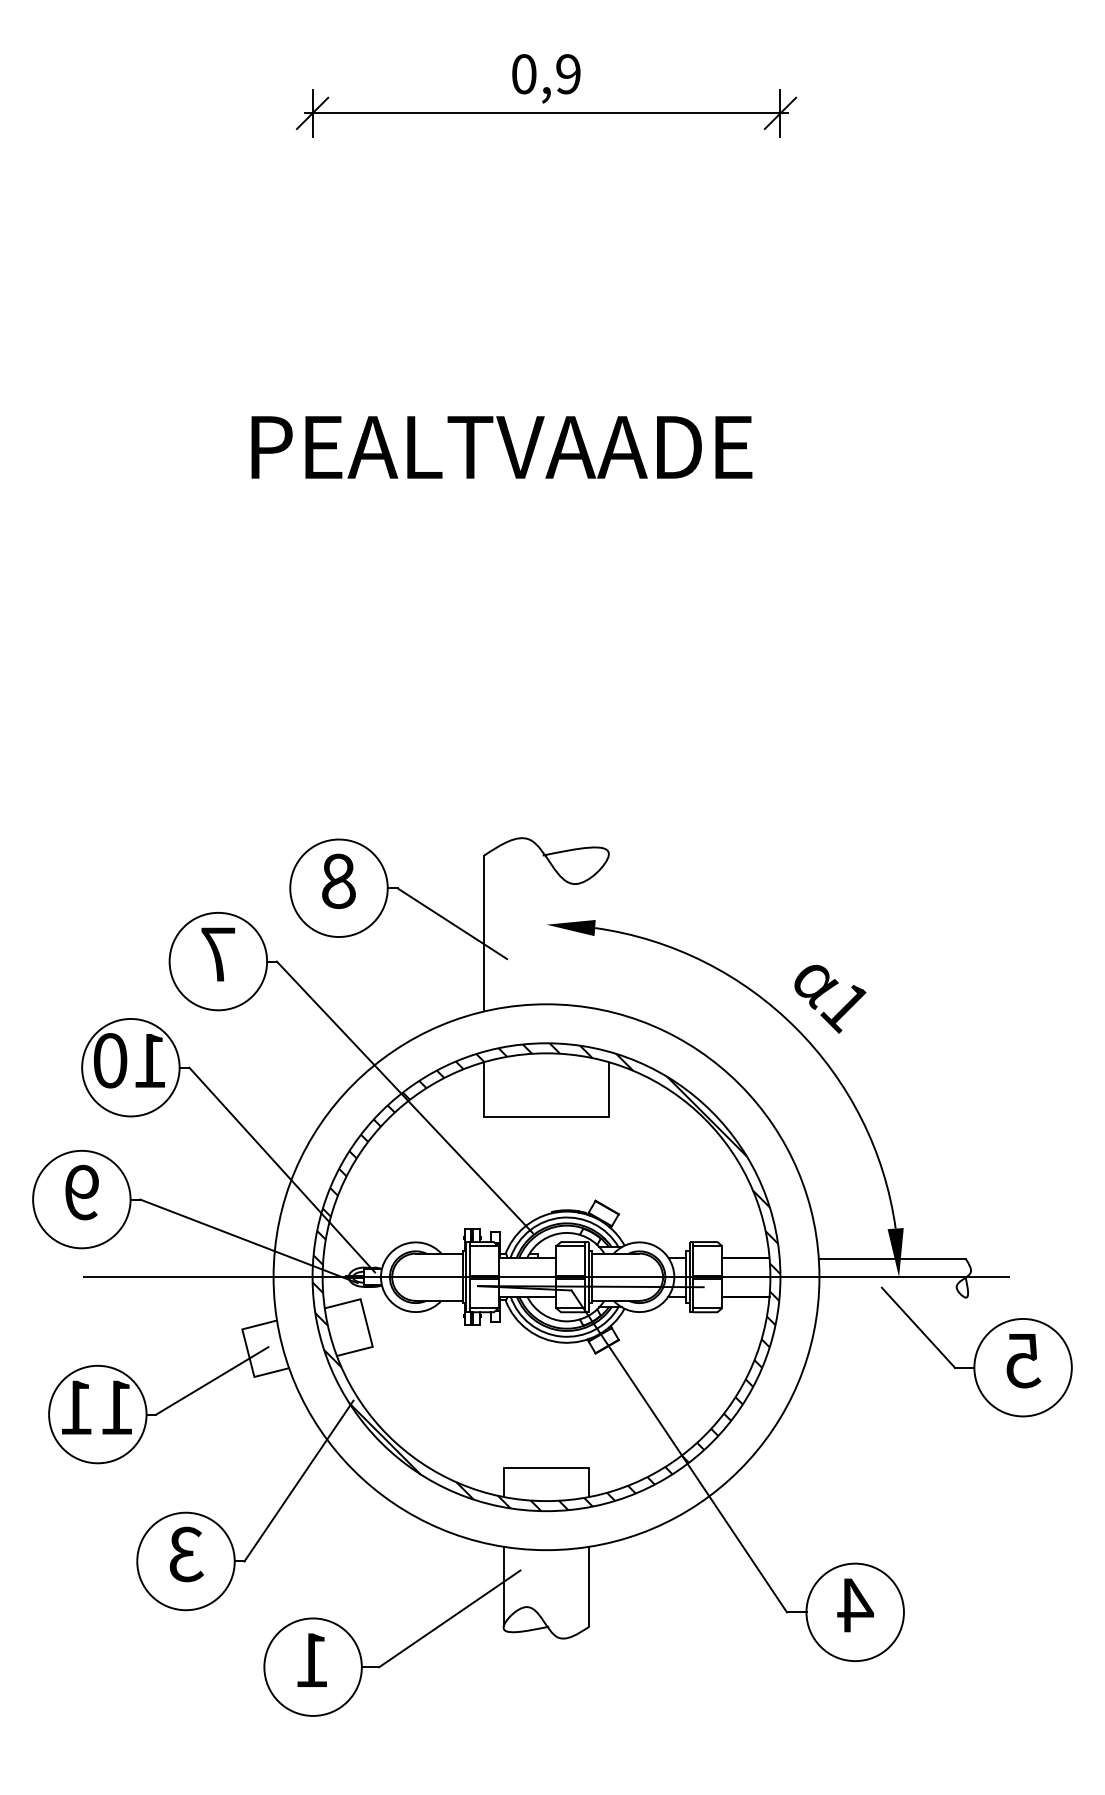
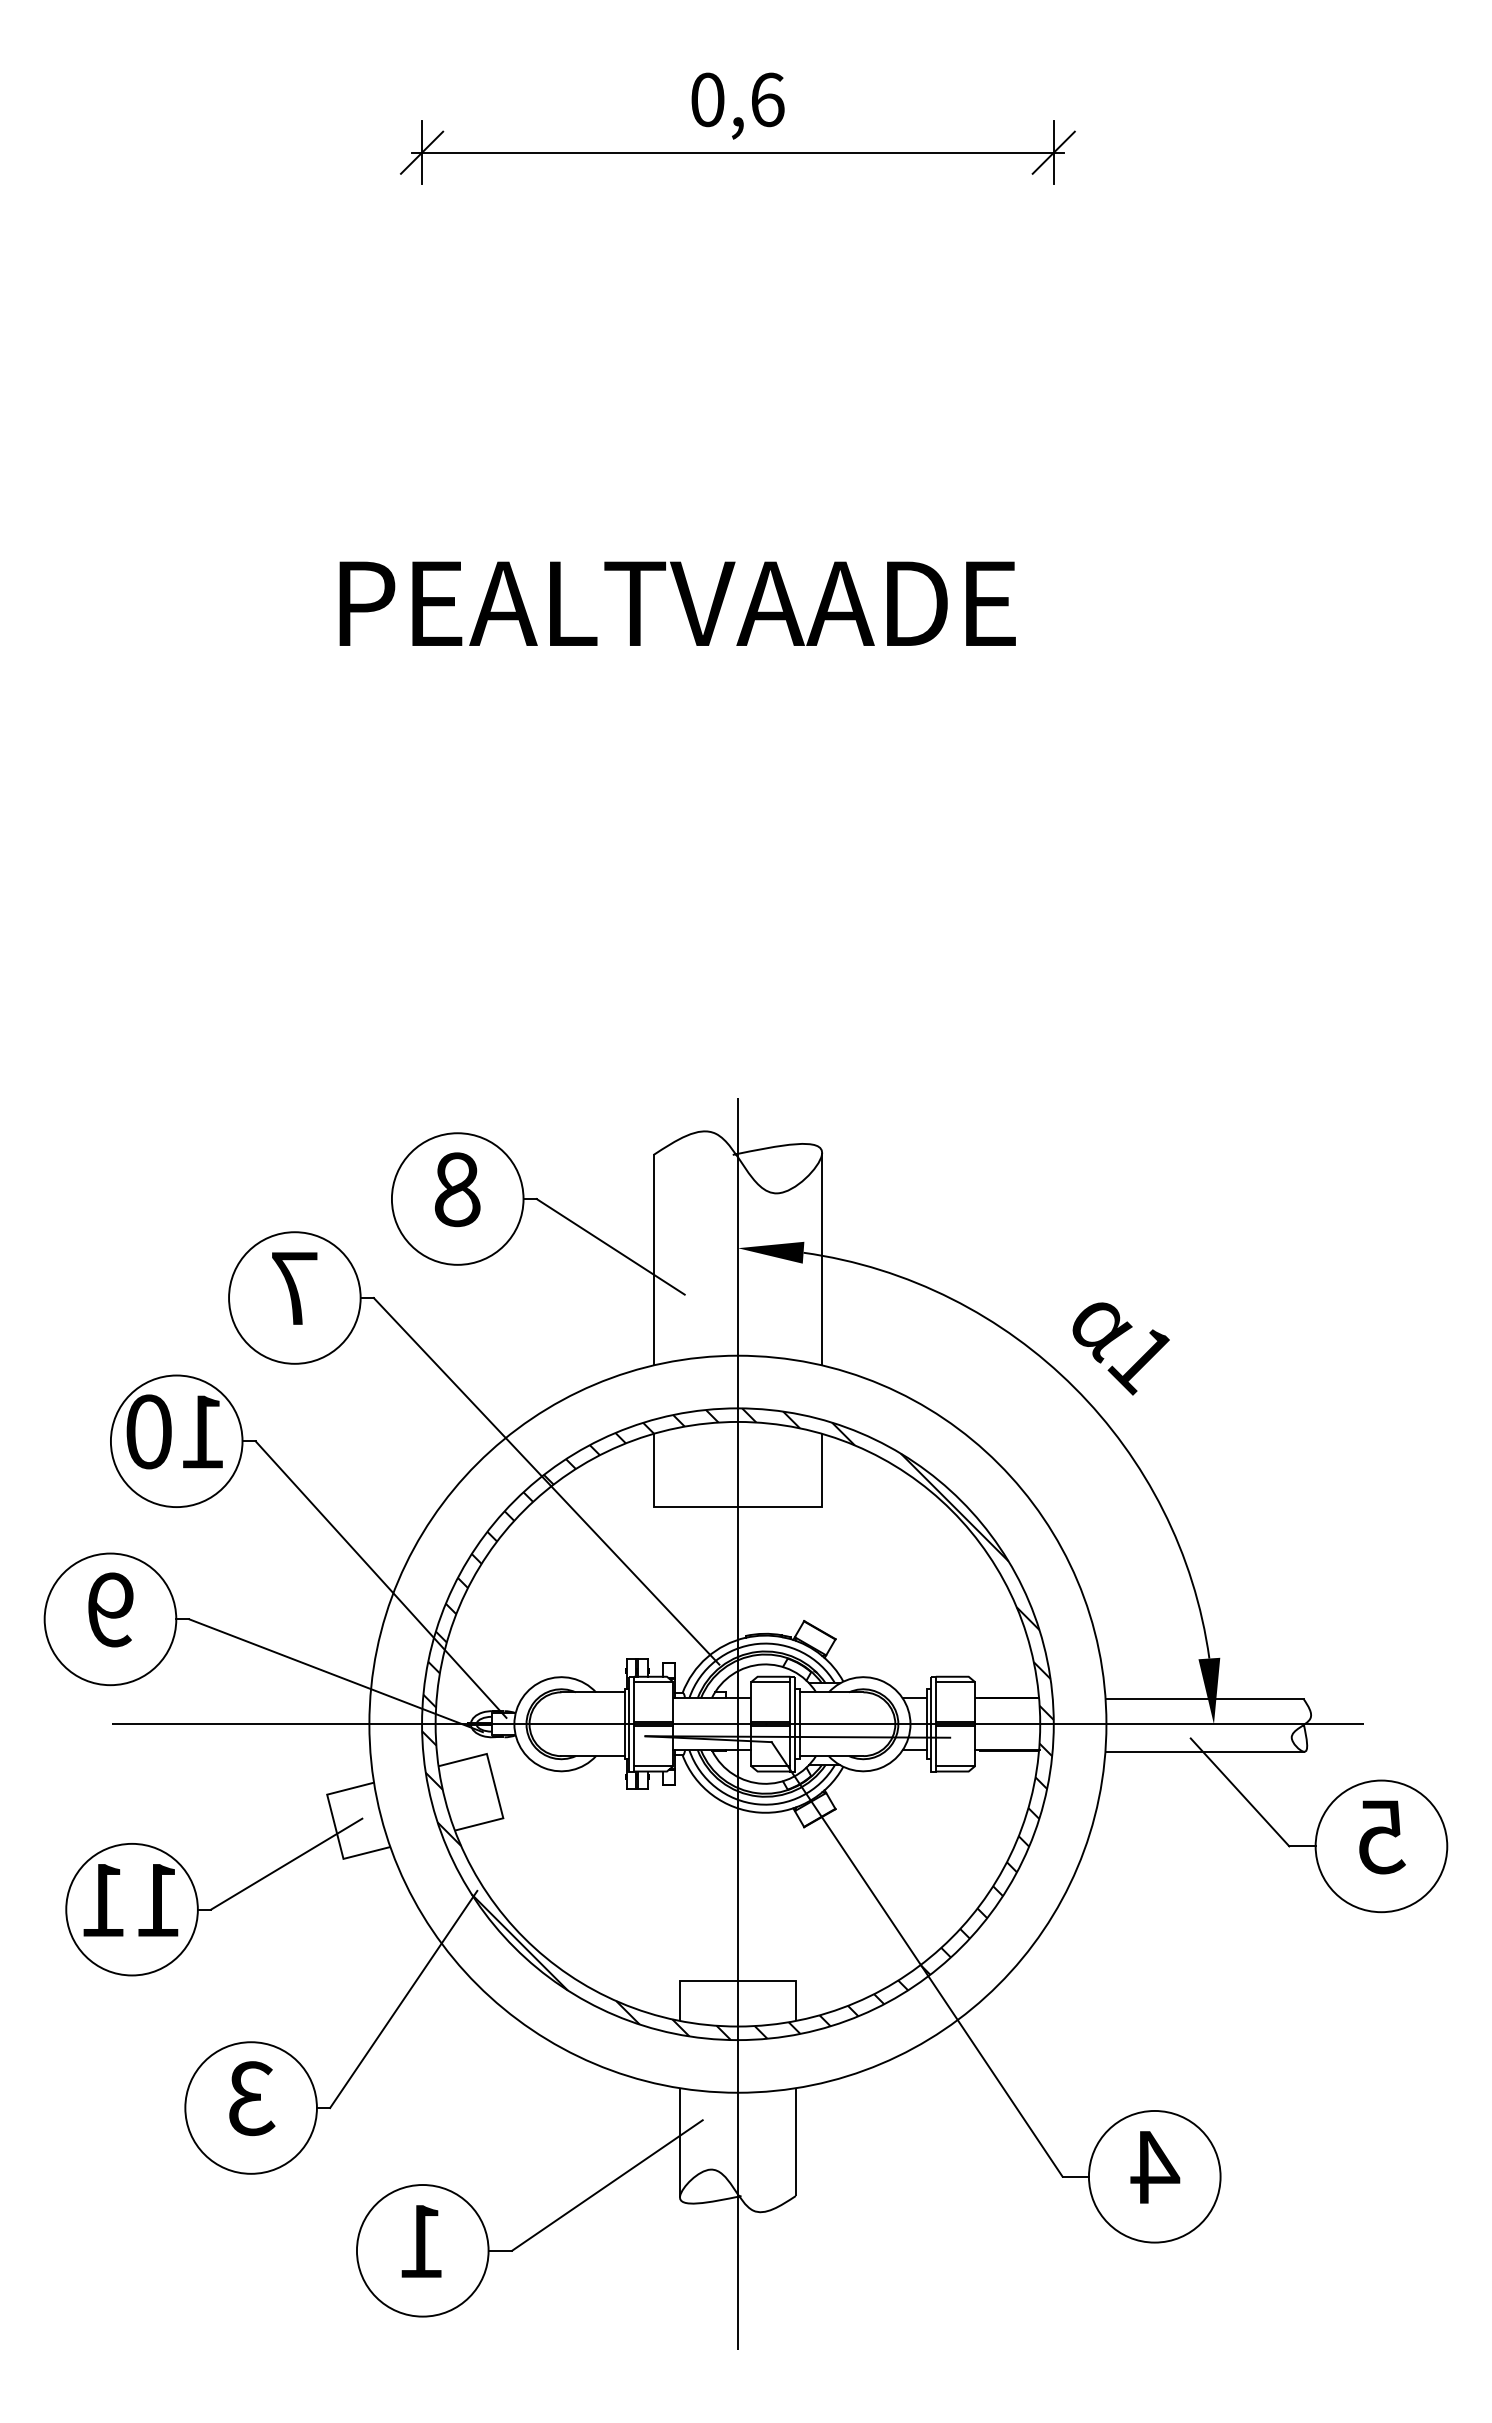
text: (568, 73) -> (767, 99), 0,9 -> 0,6
line: (609, 933) -> (822, 1259), added
line: (546, 1277) -> (737, 1724), added
line: (892, 1297) -> (1204, 1751), added

